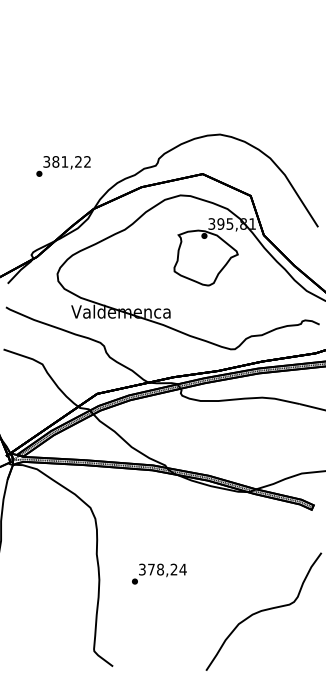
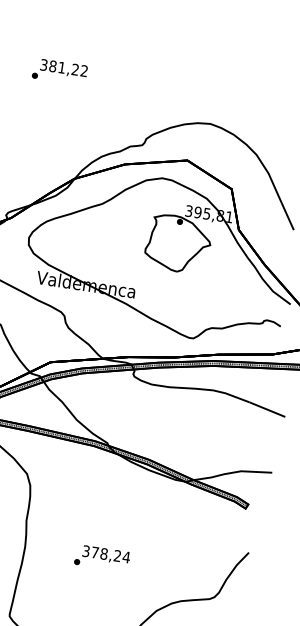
text: (63, 166) -> (59, 72), moved
text: (159, 573) -> (102, 557), moved

